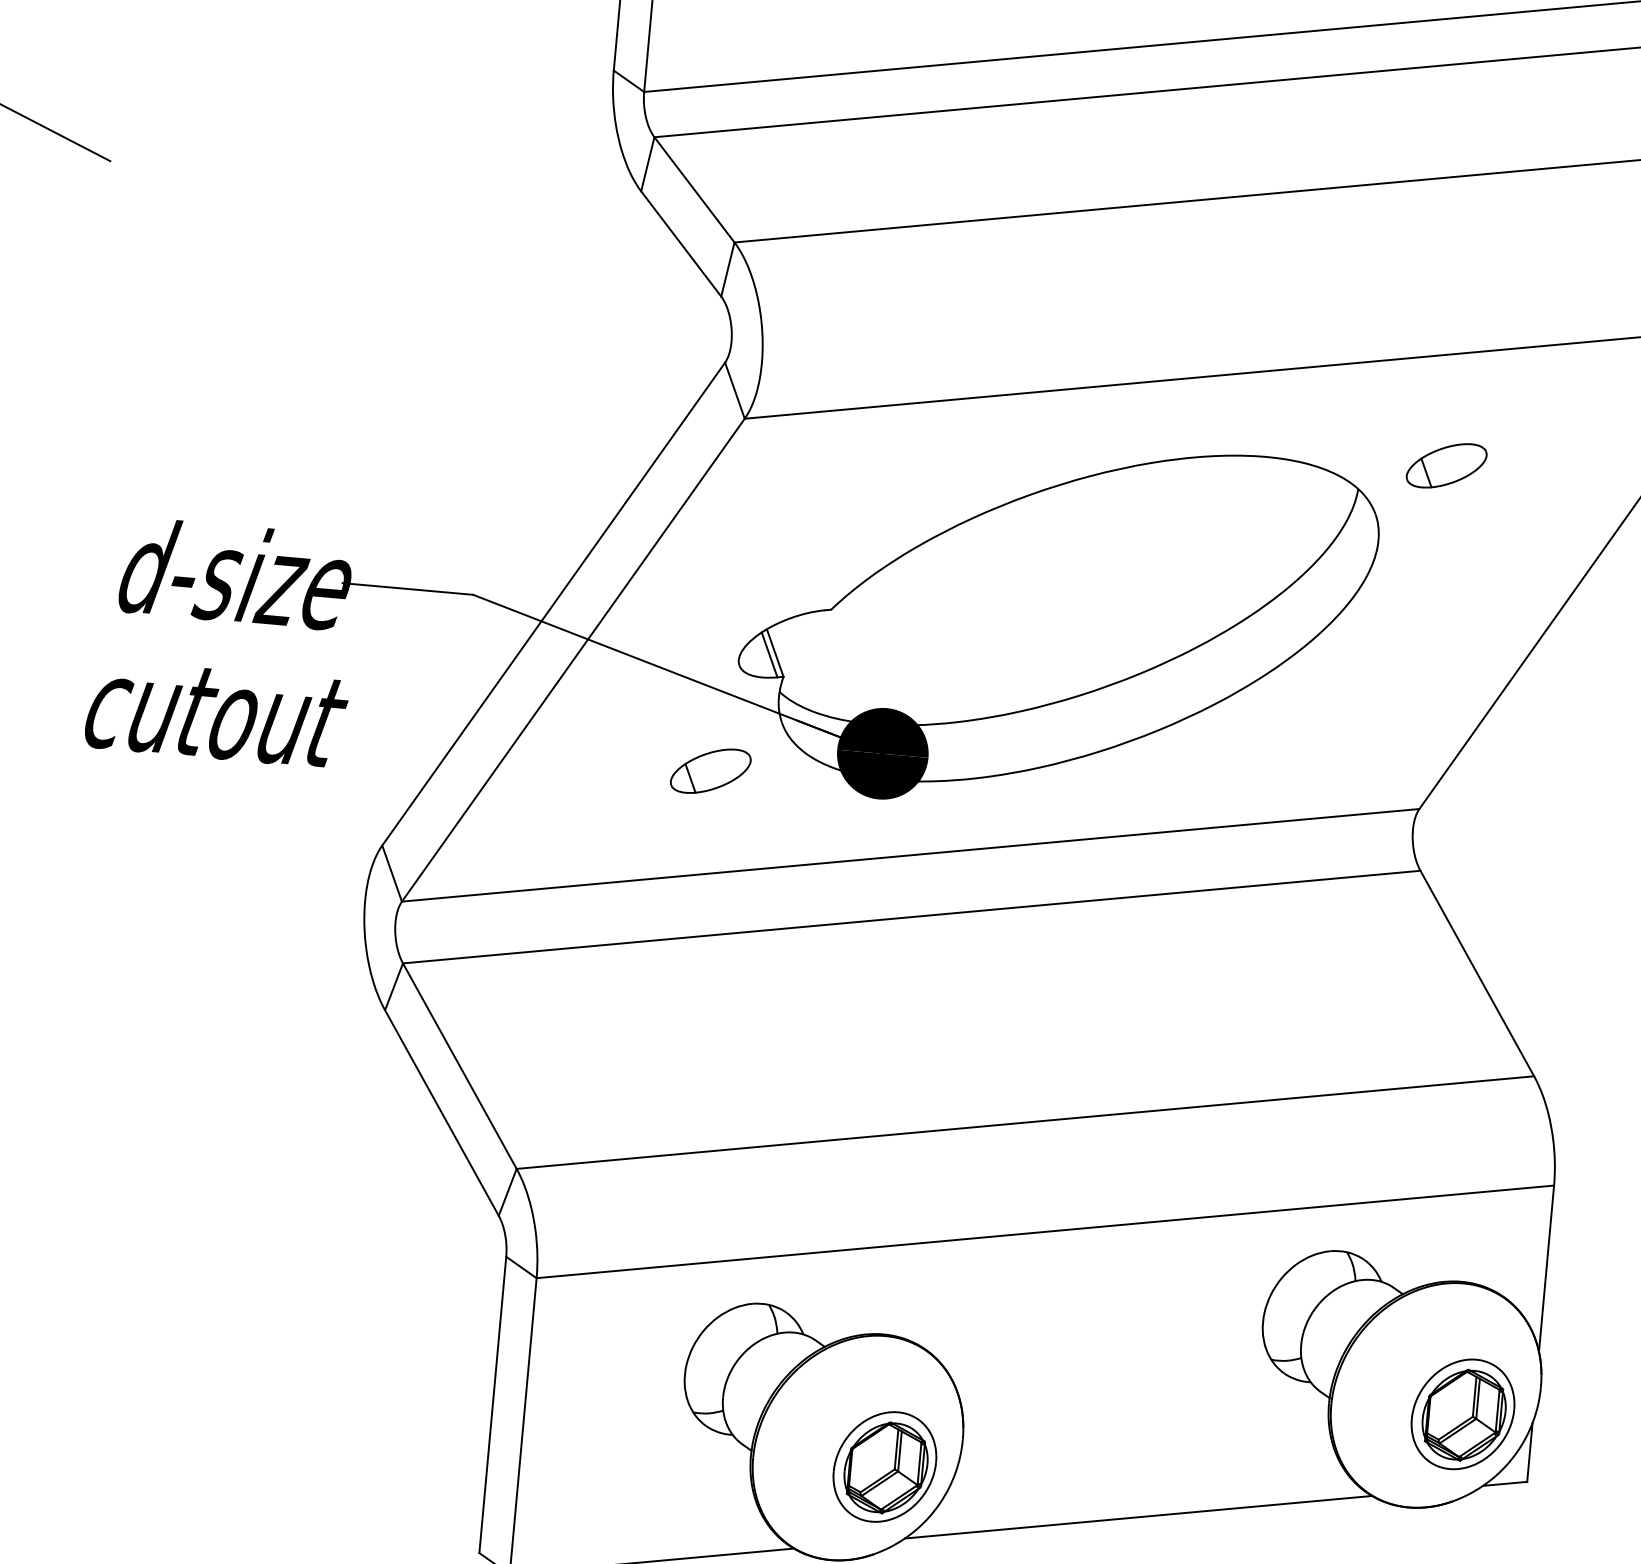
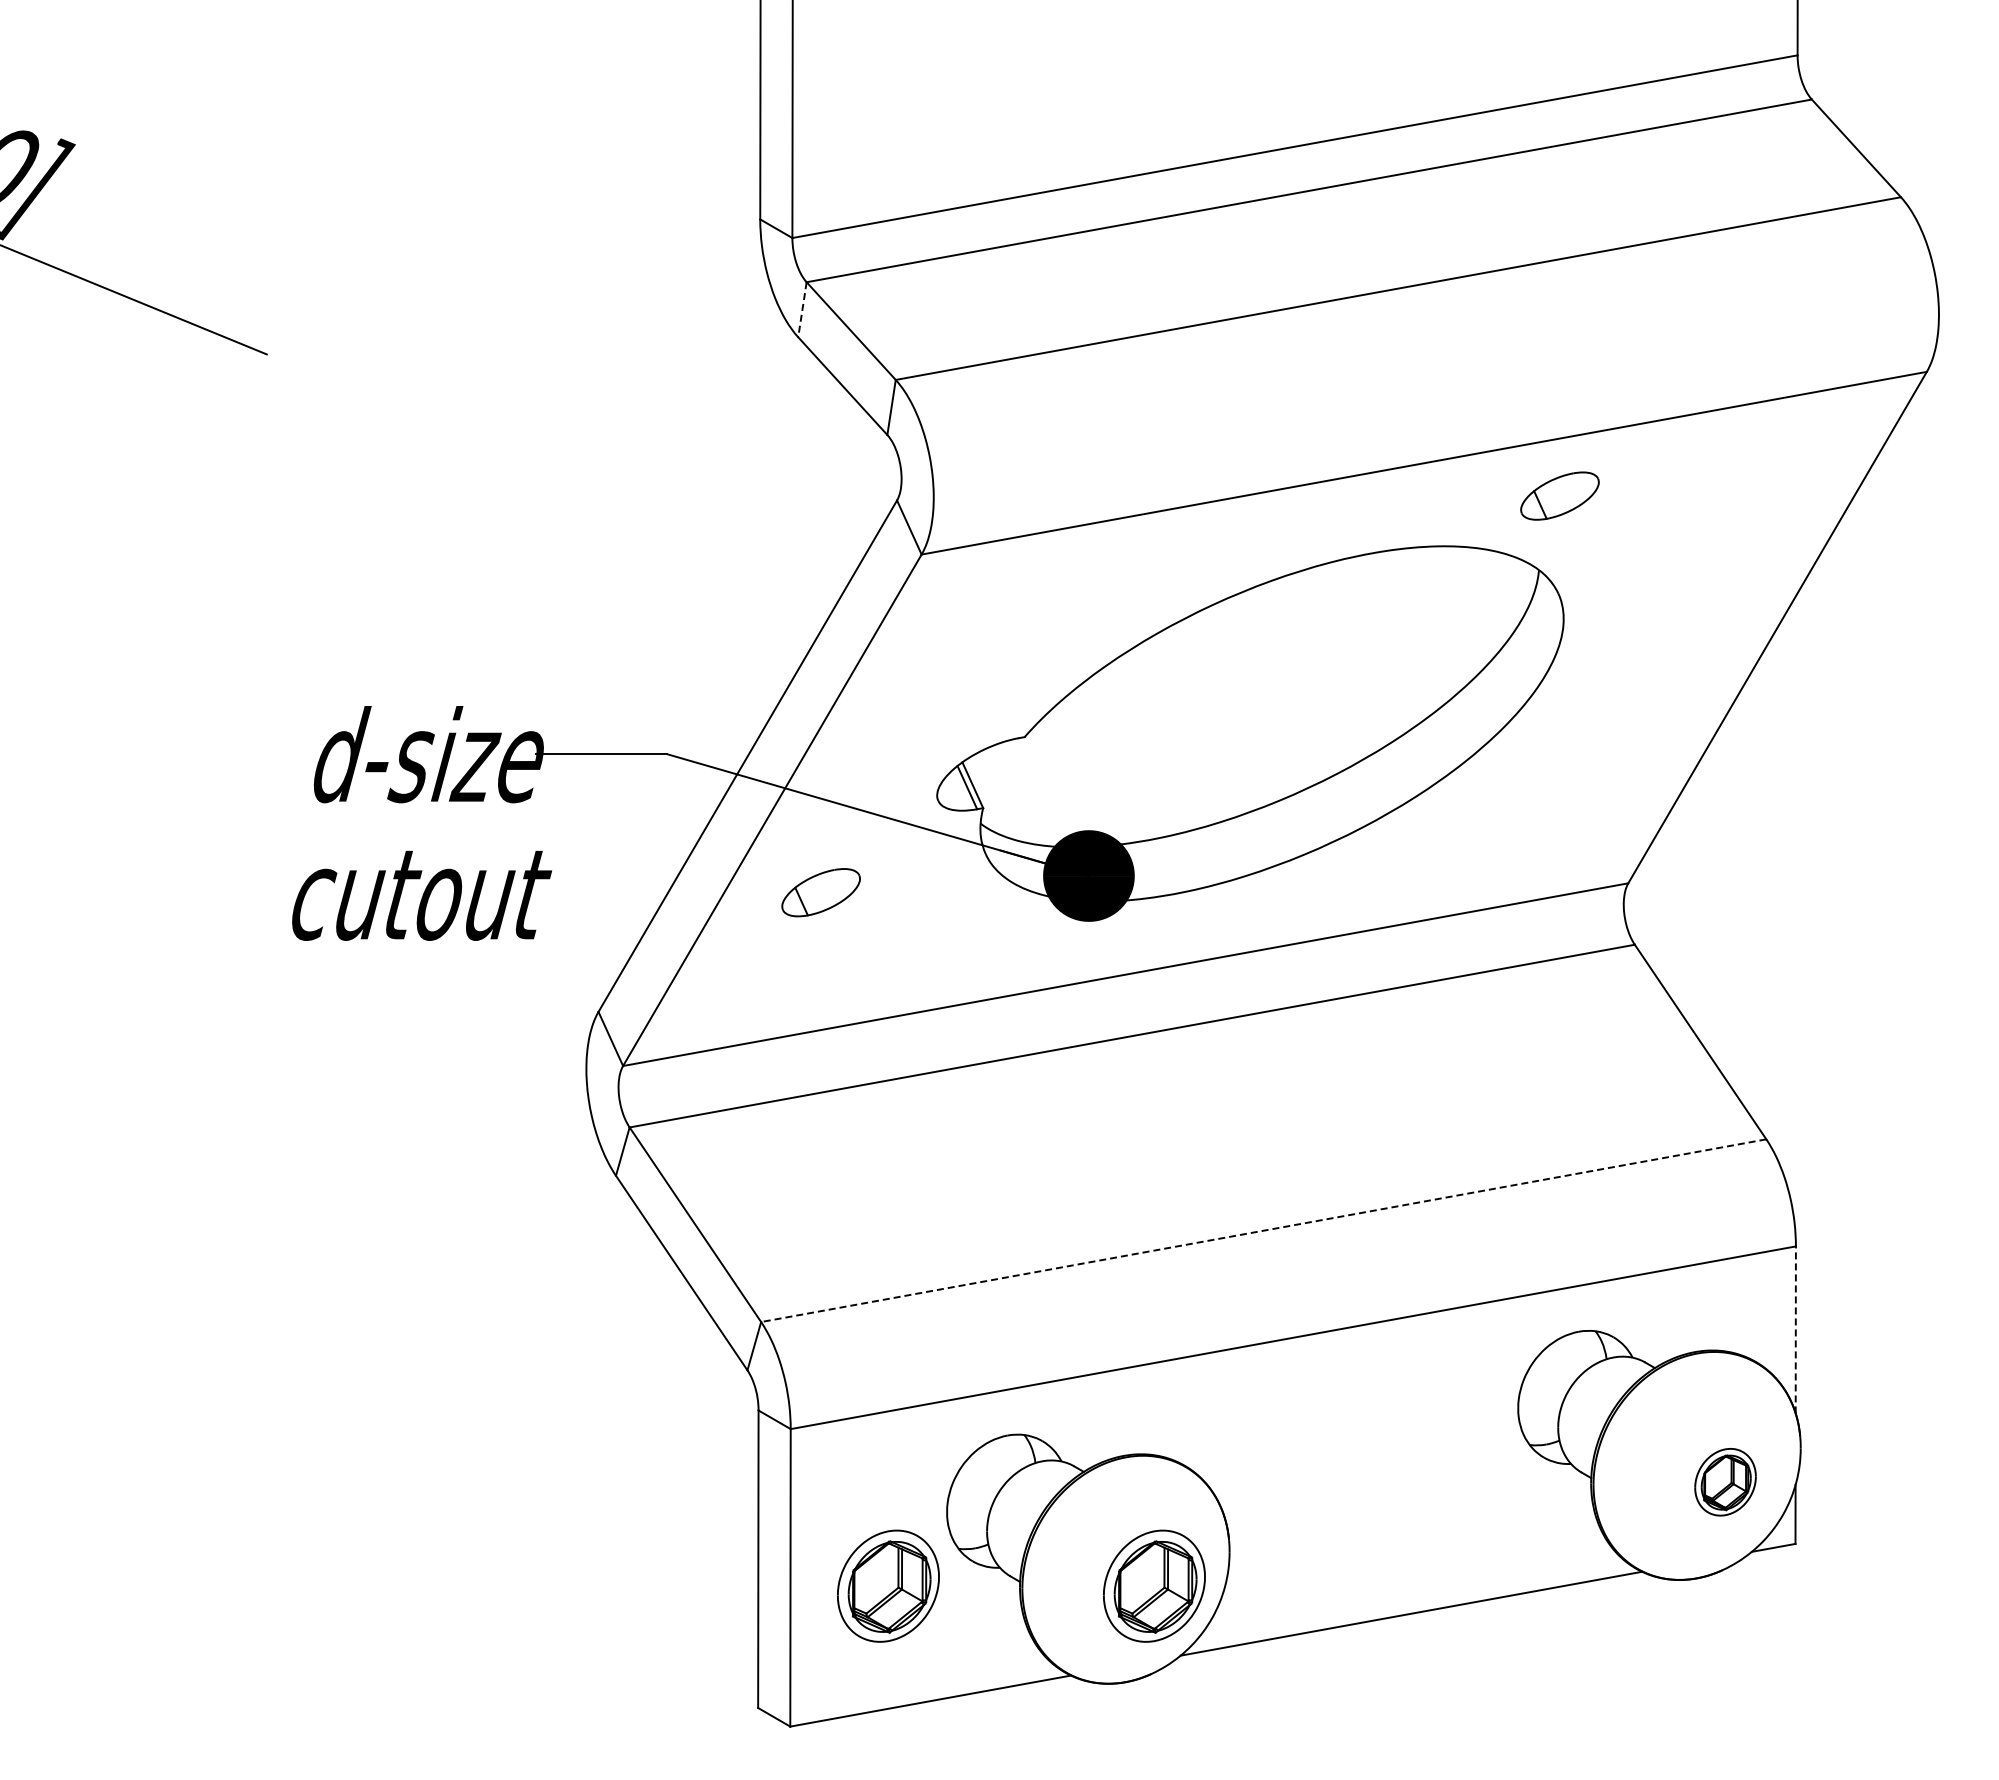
line: (647, 164) -> (802, 309), solid -> dashed
part: (1446, 465) -> (1559, 495), moved
part: (710, 770) -> (820, 892), moved
line: (1025, 1122) -> (1263, 1230), solid -> dashed
line: (1546, 1268) -> (1795, 1329), solid -> dashed
part: (1463, 1413) -> (1725, 1481), size x0.6
part: (620, 1442) -> (888, 1585), added

